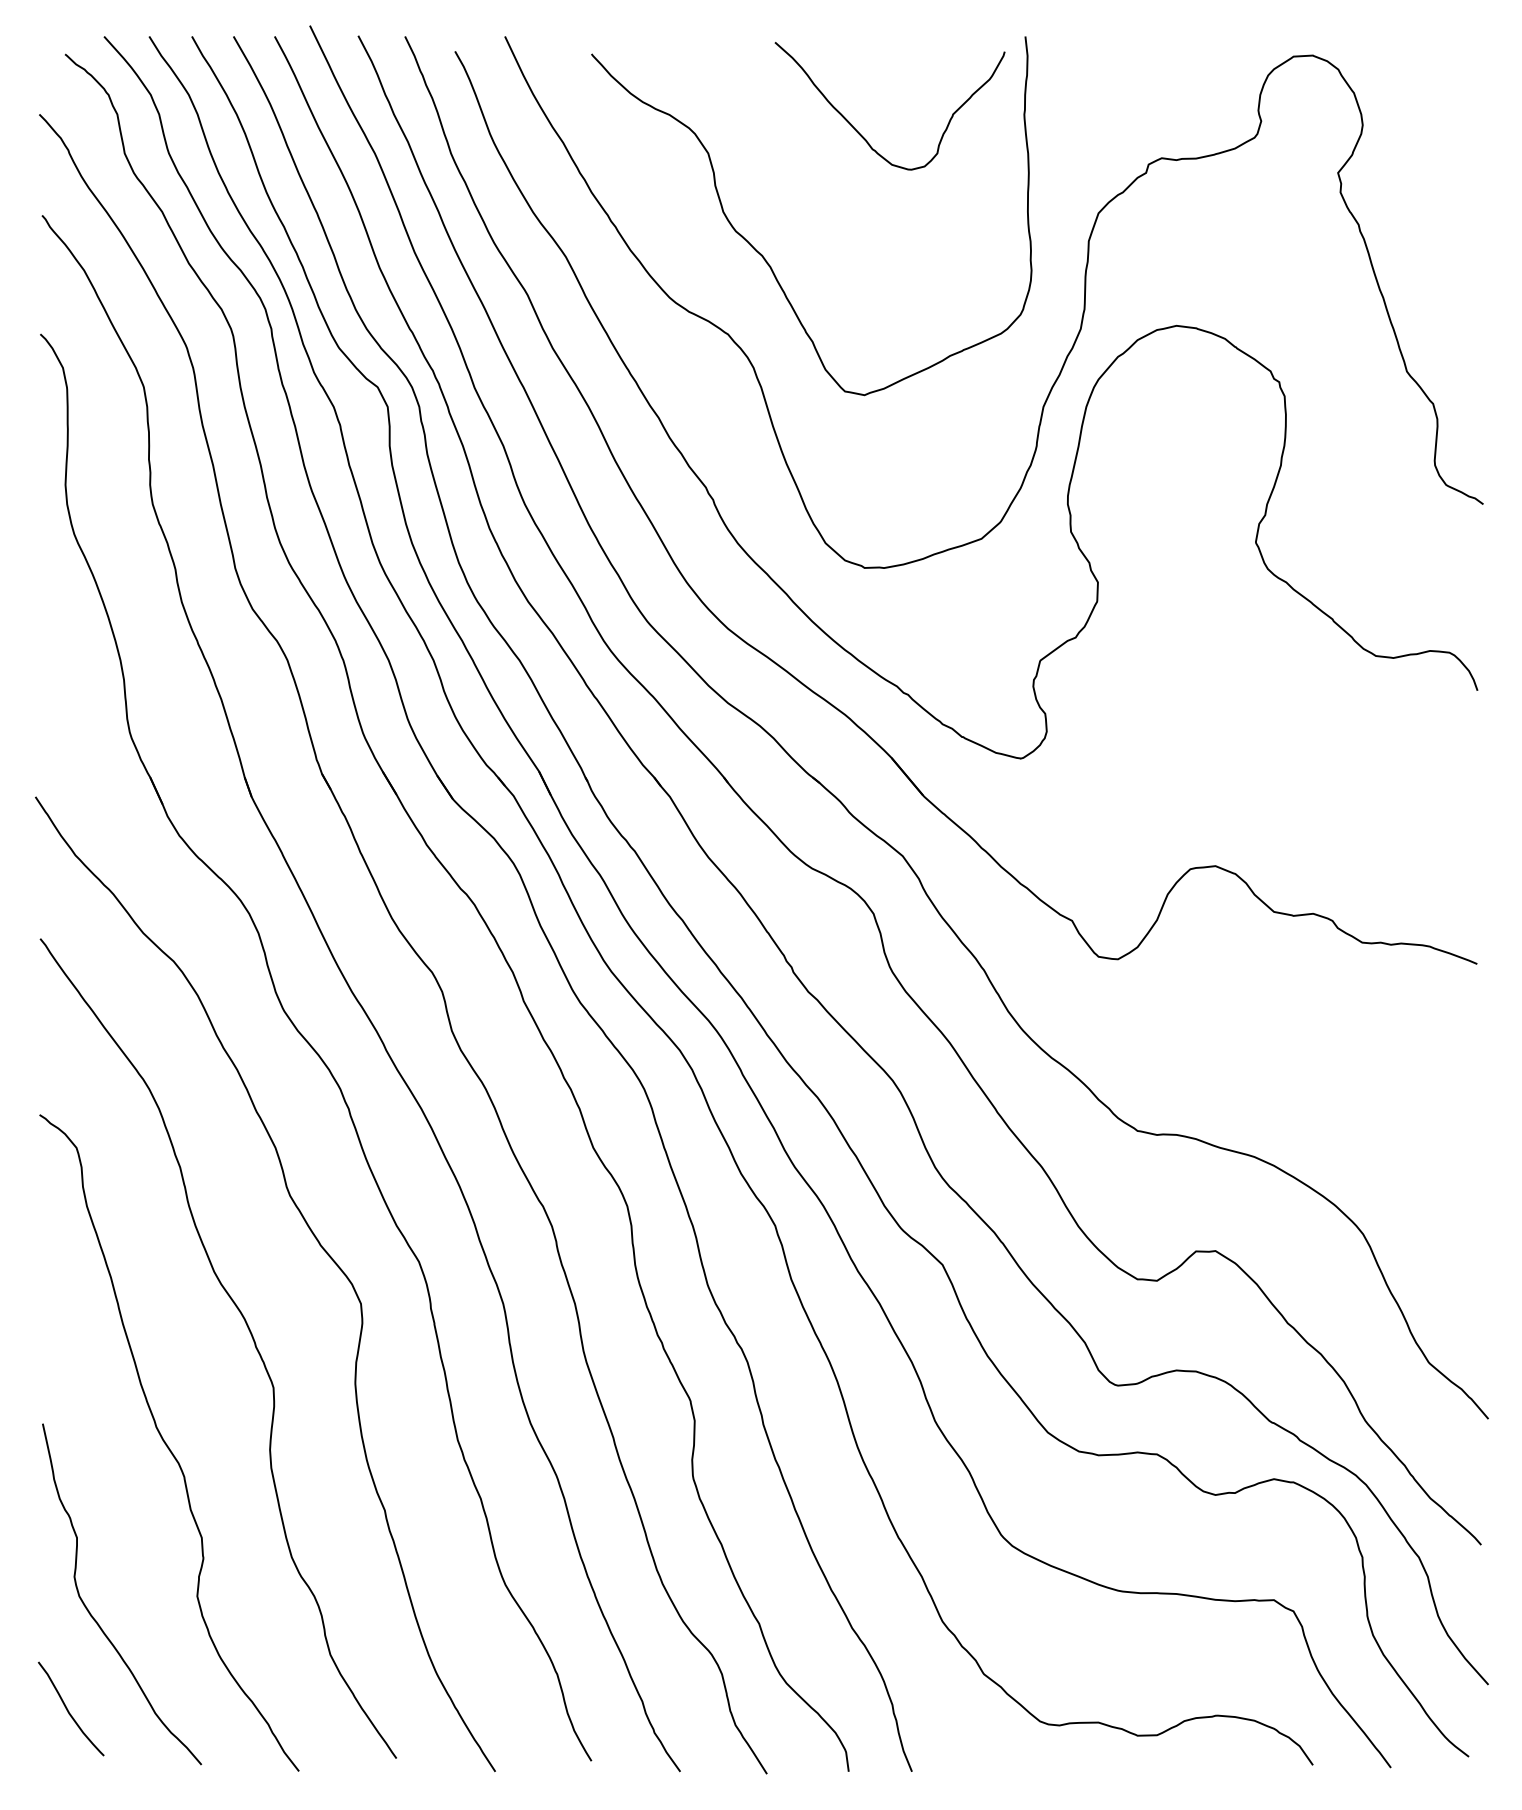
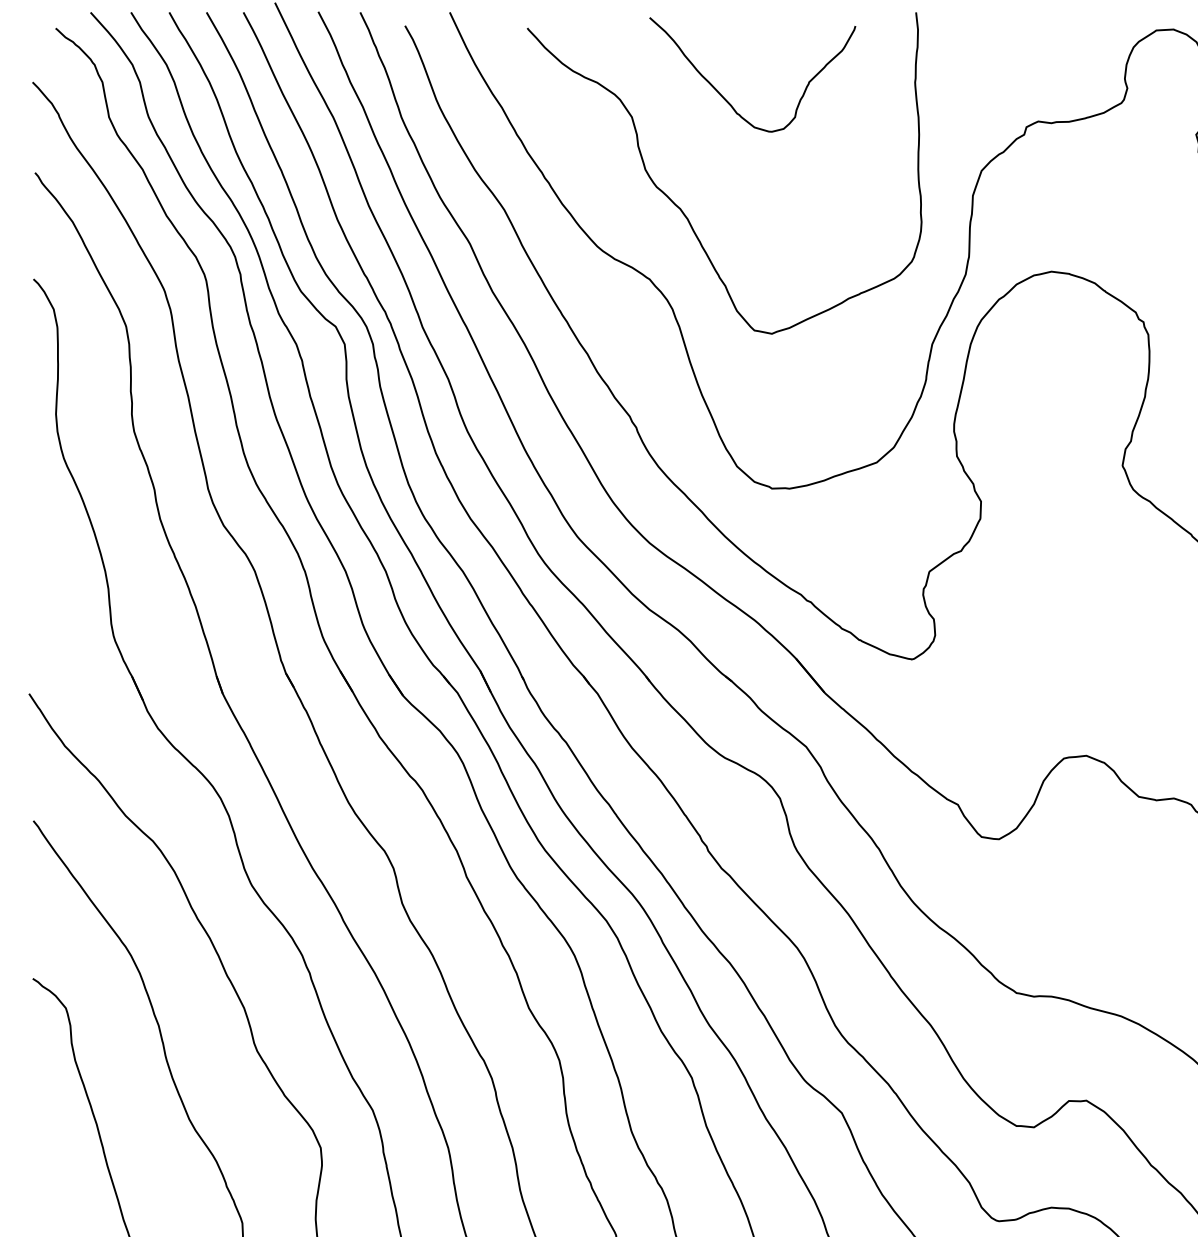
curve: (861, 134) -> (727, 100), moved

